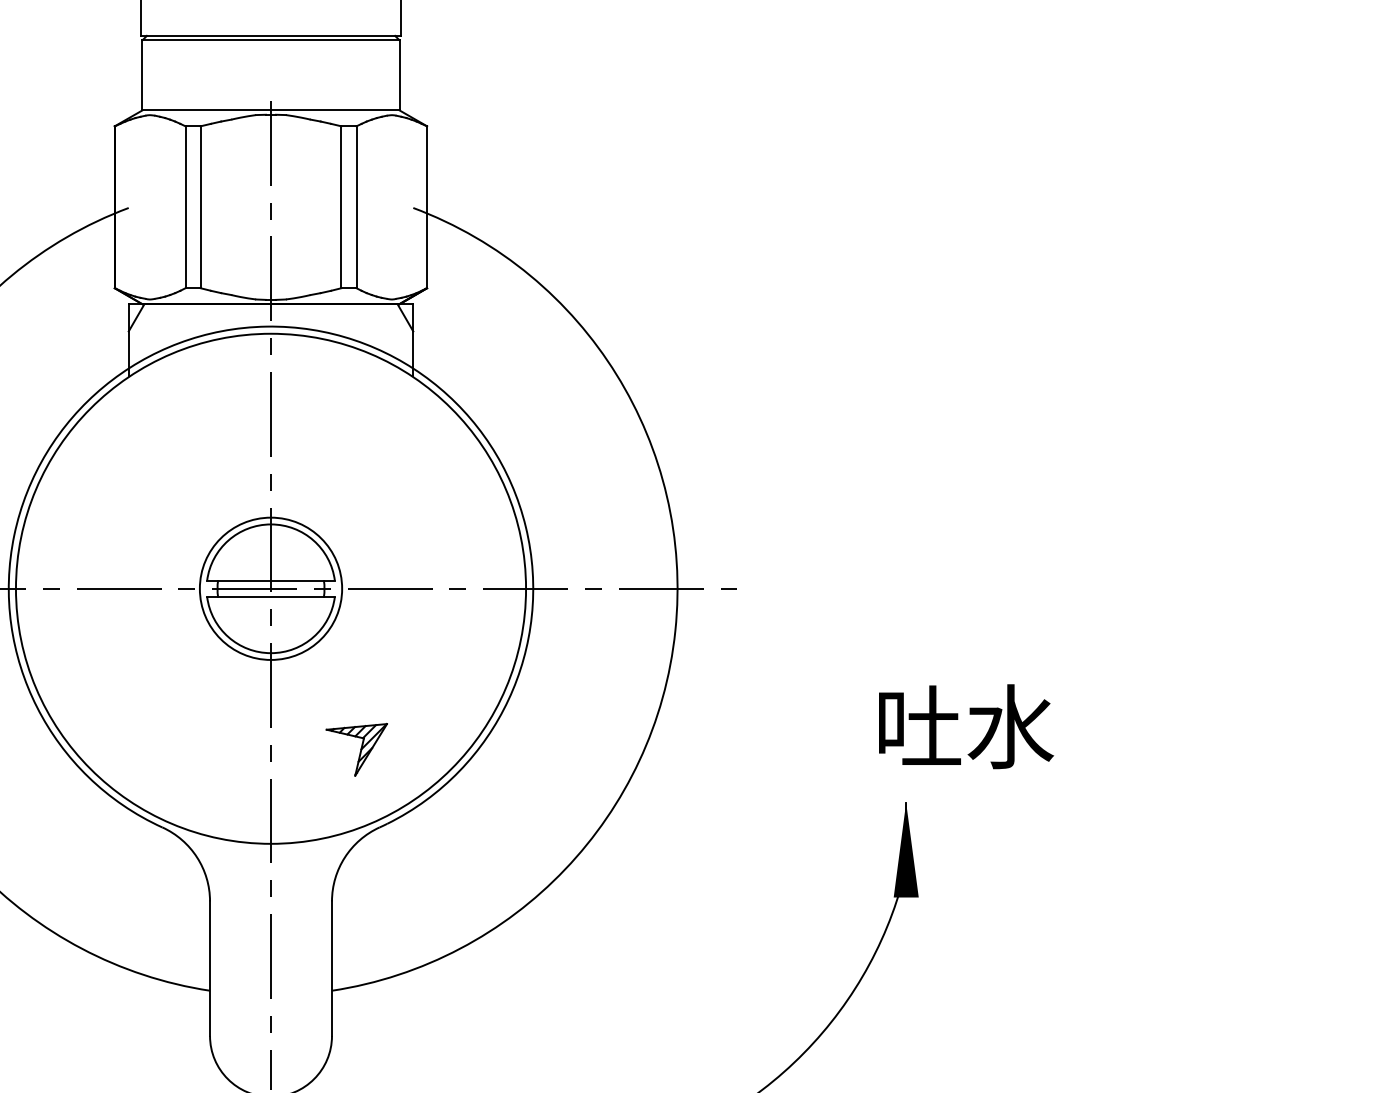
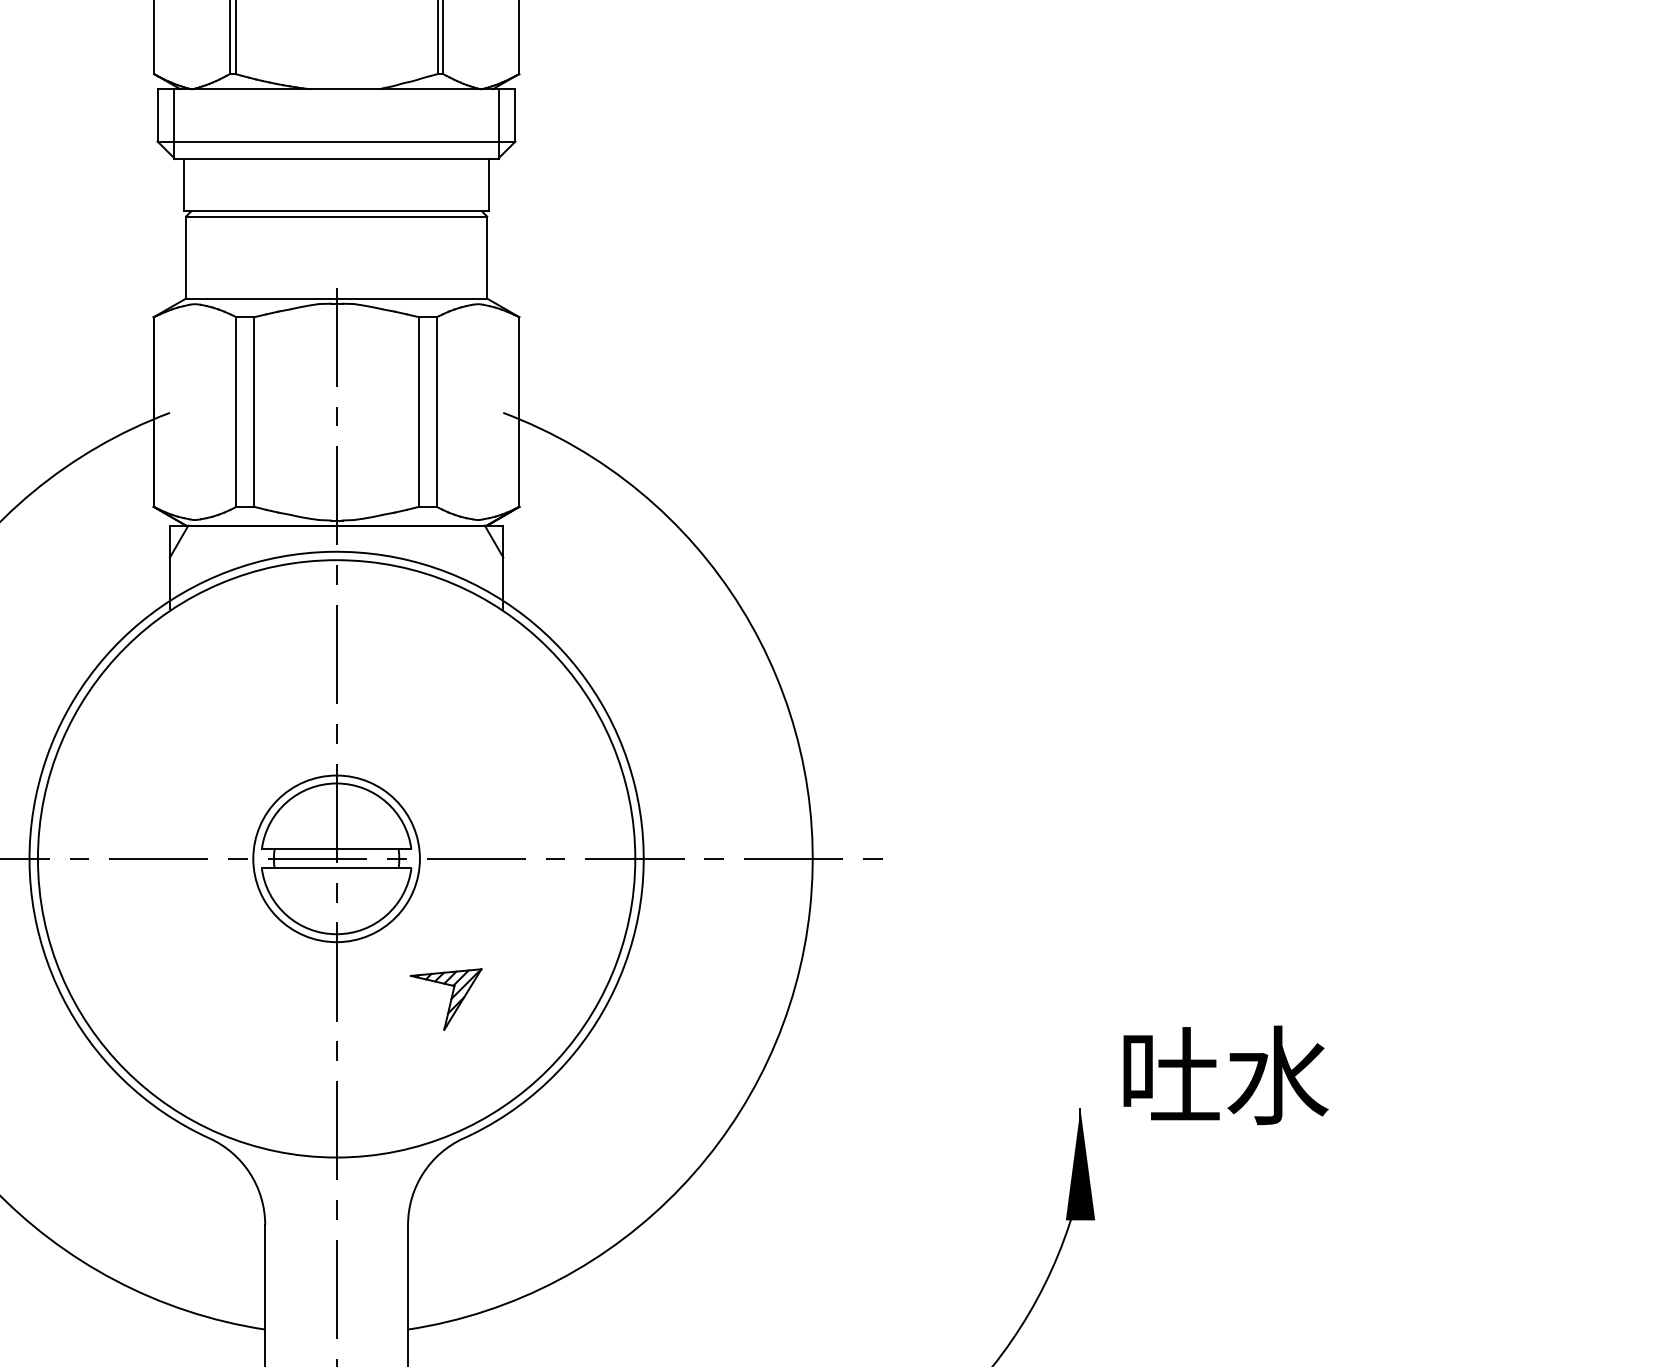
text: (965, 726) -> (1225, 1075), moved
part: (356, 749) -> (445, 999), moved

